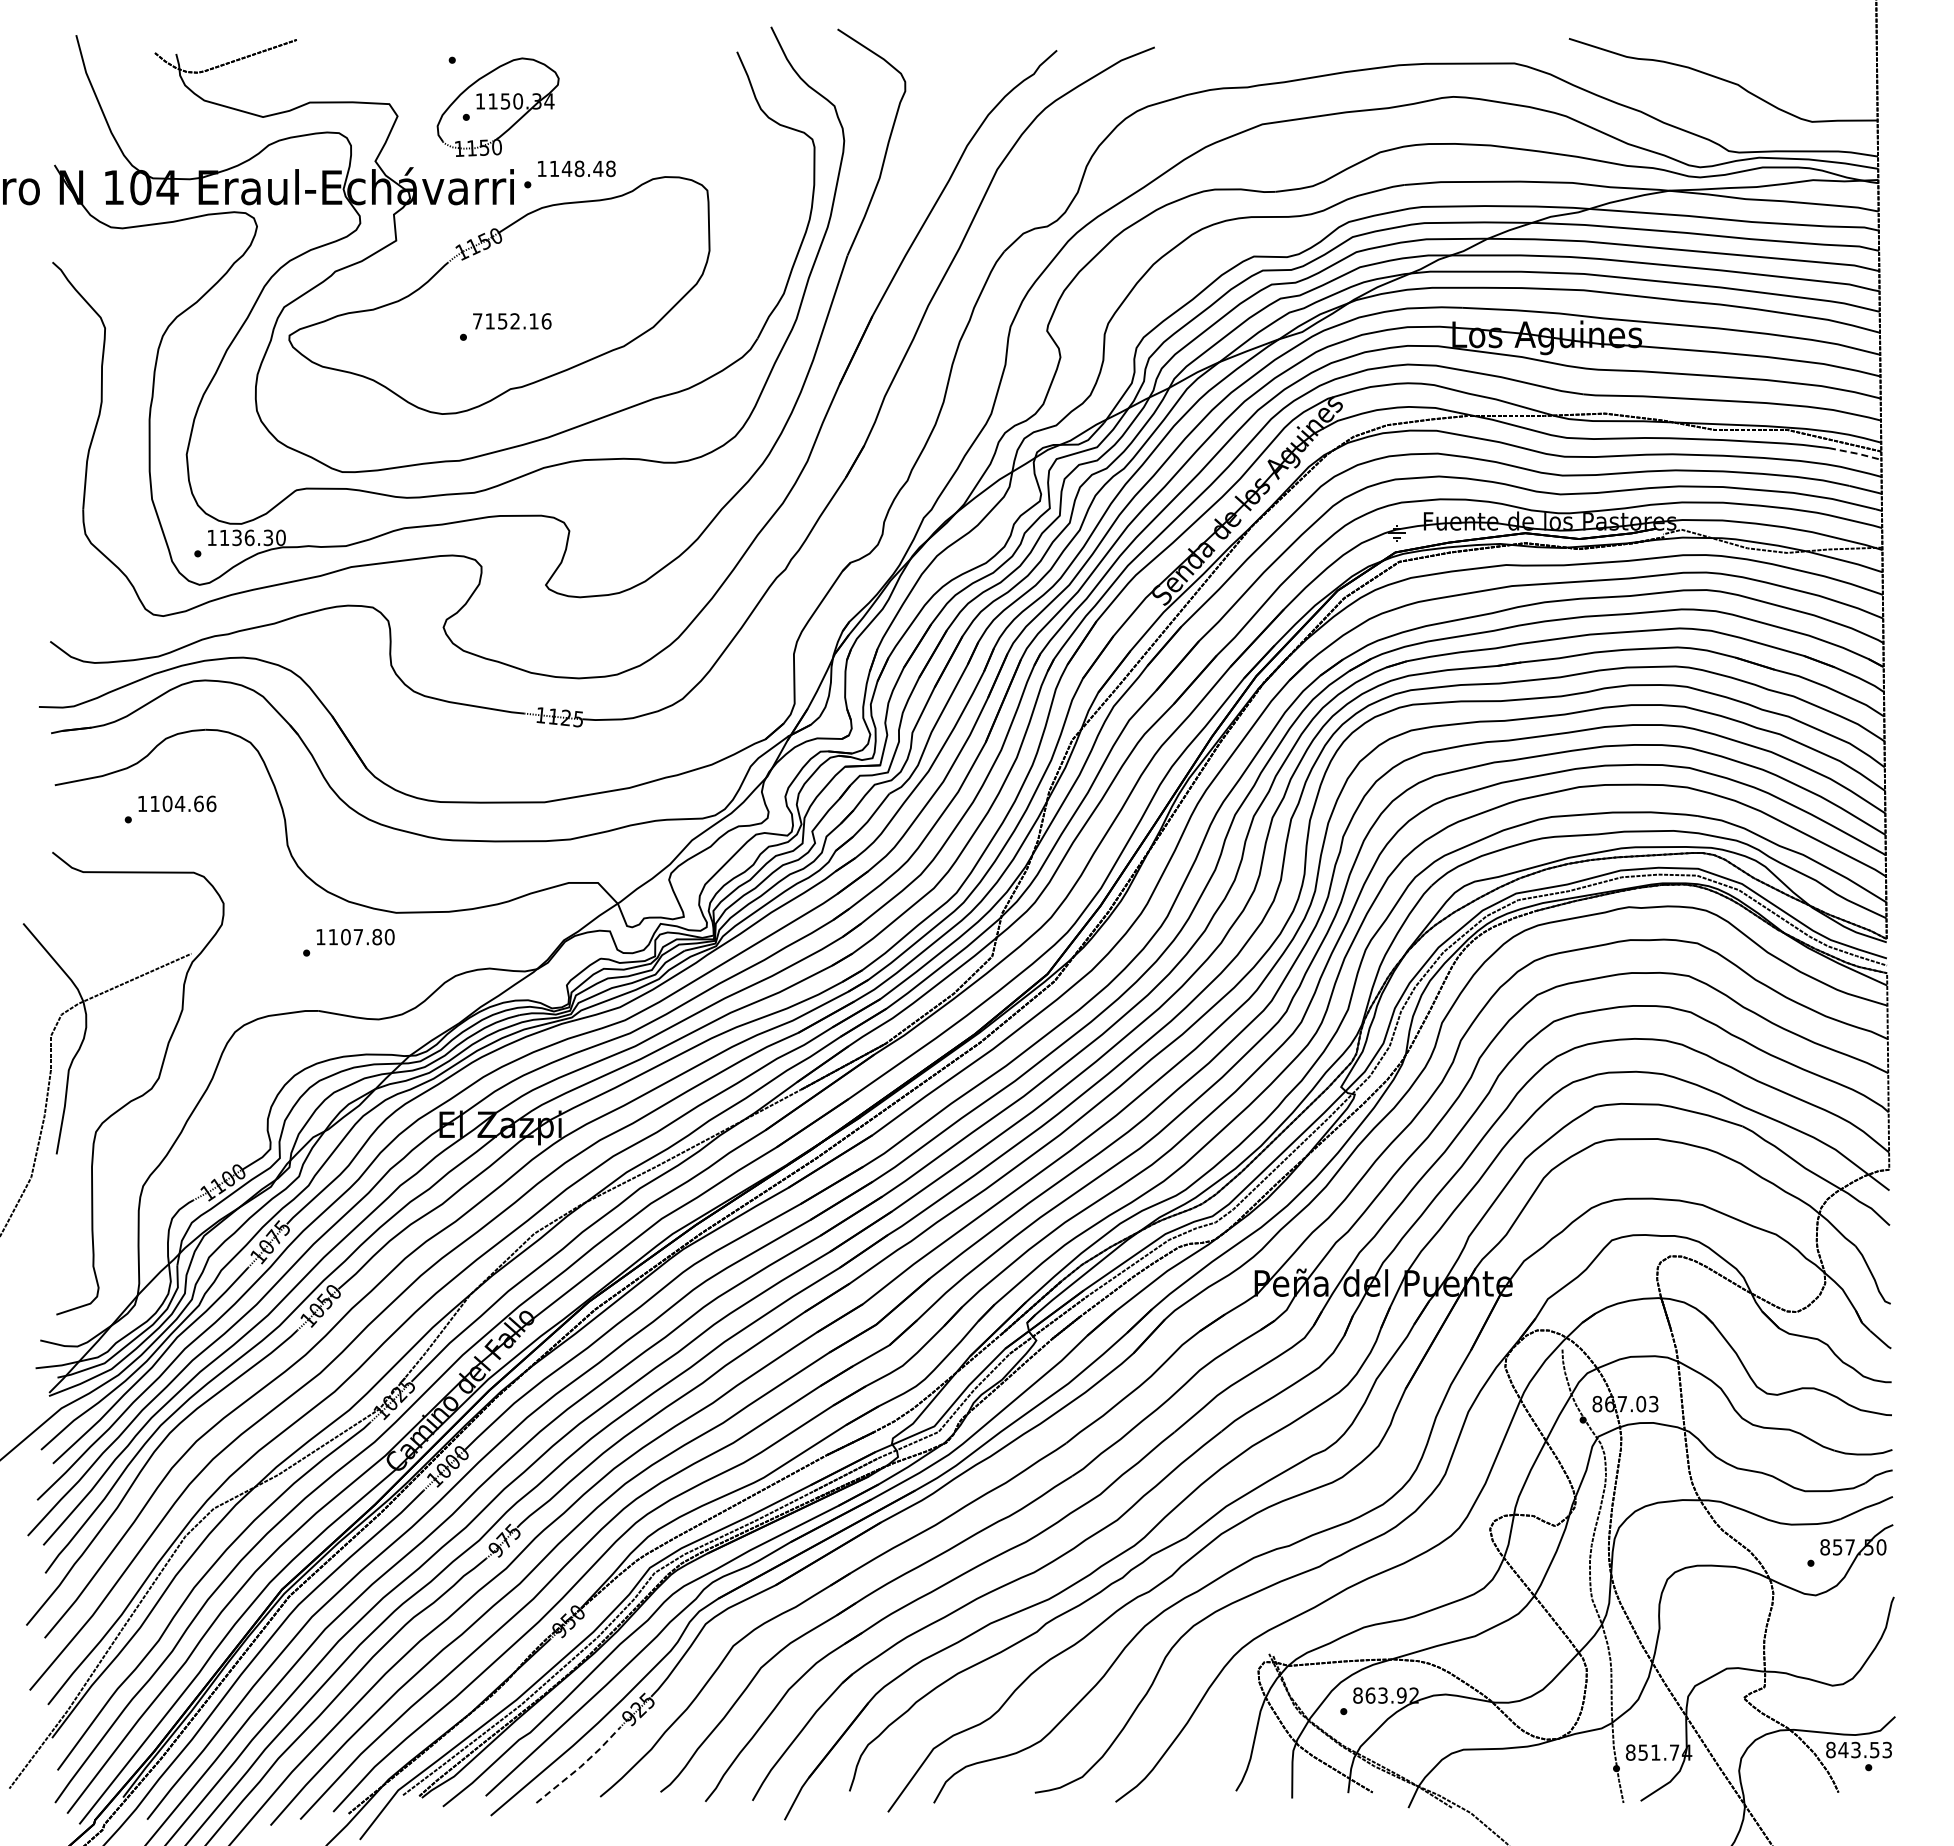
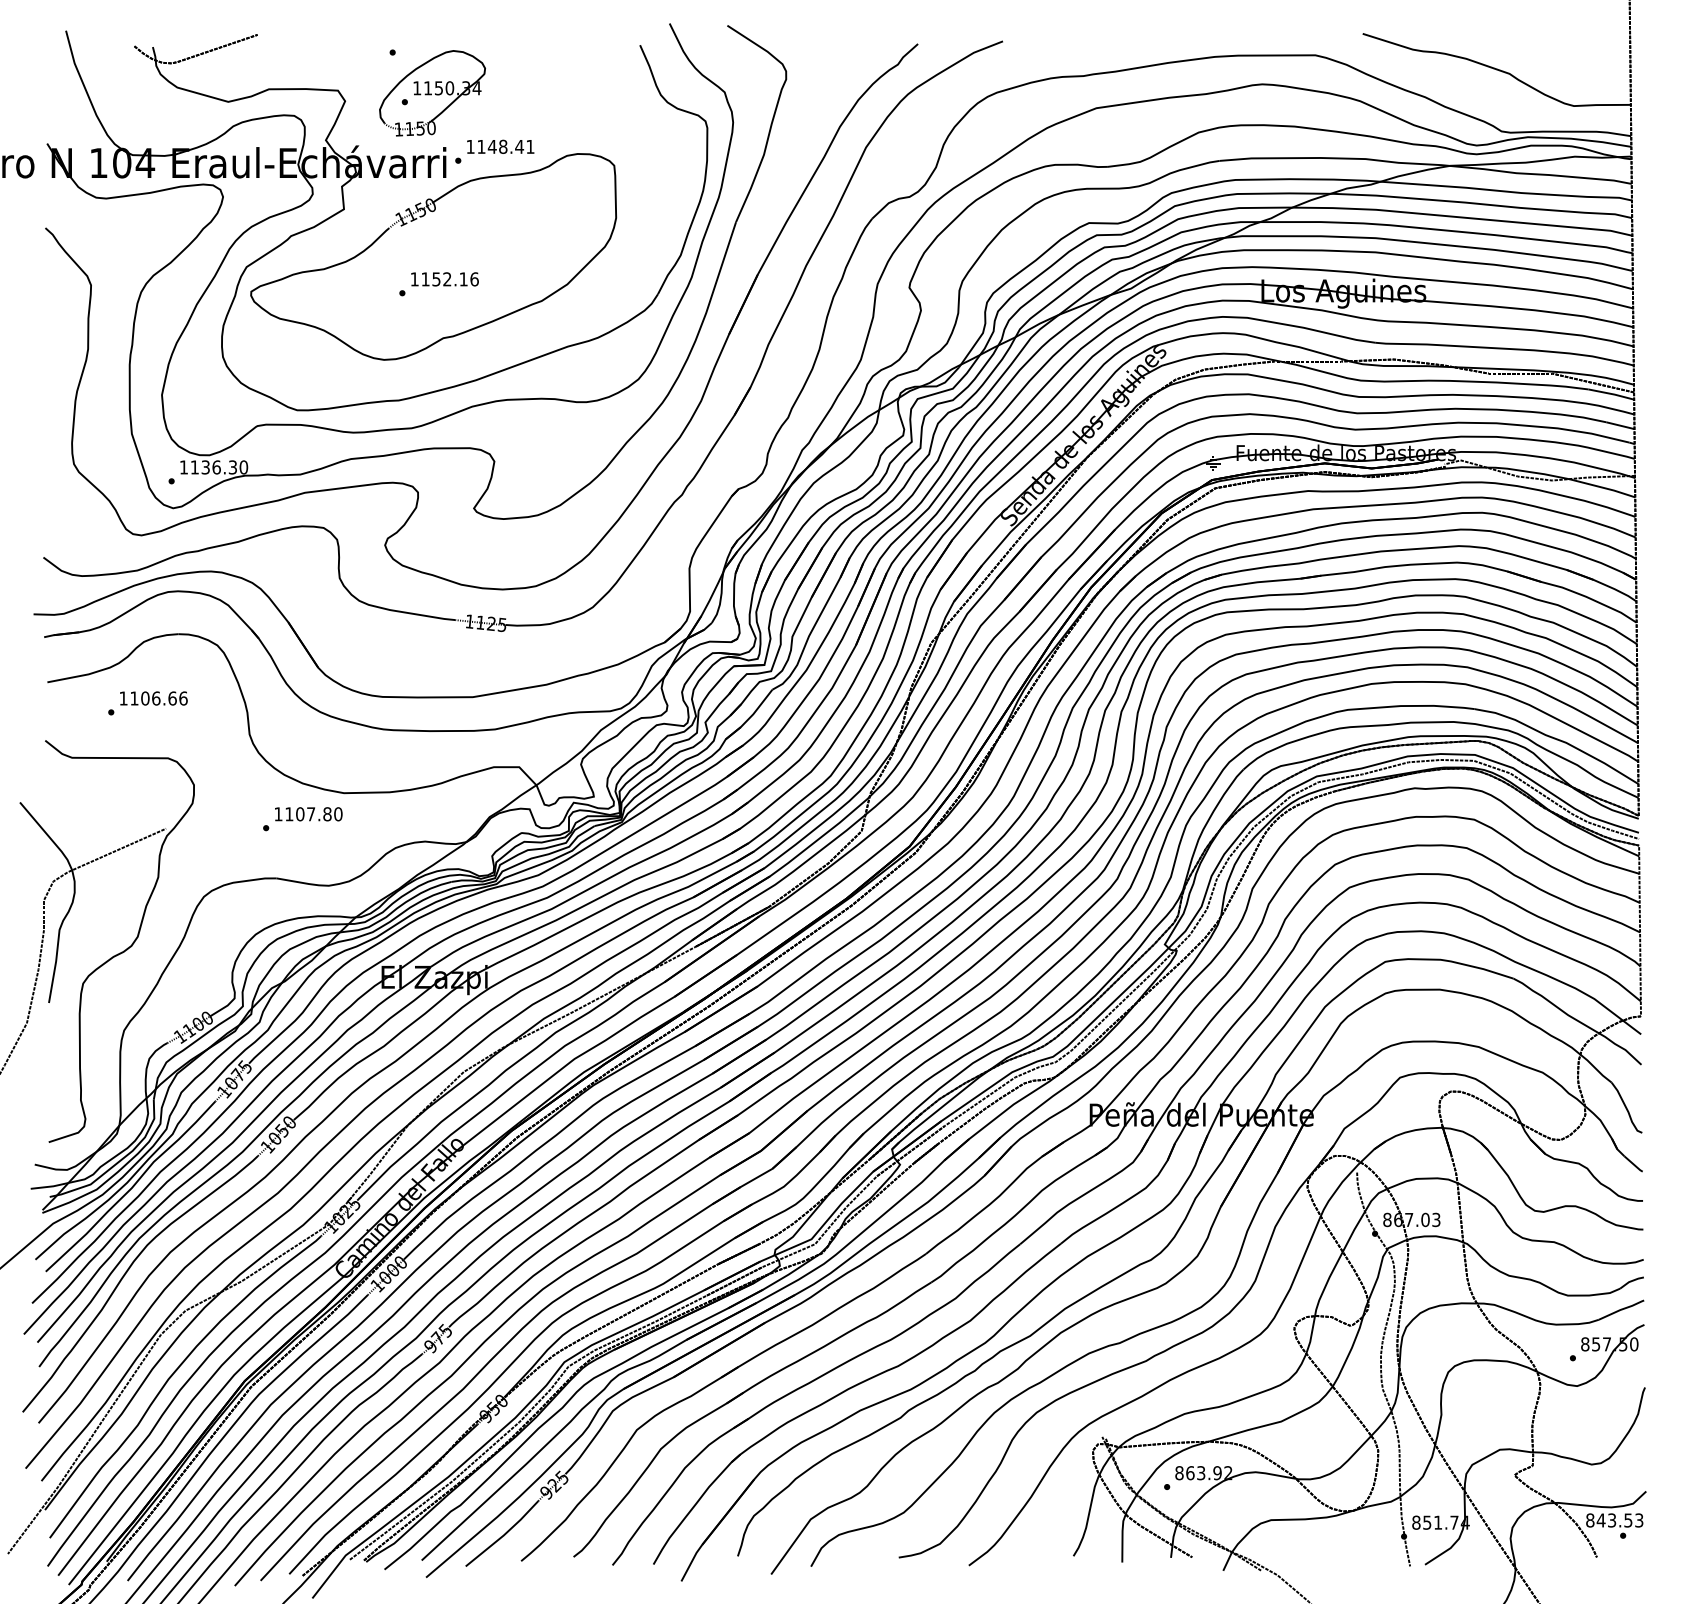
text: (610, 168) -> (530, 146), 1148.48 -> 1148.41
text: (477, 321) -> (414, 279), 7152.16 -> 1152.16
line: (1856, 453) -> (1612, 394), dashed -> solid
text: (179, 803) -> (155, 698), 1104.66 -> 1106.66
line: (580, 1767) -> (504, 1535), dashed -> solid

